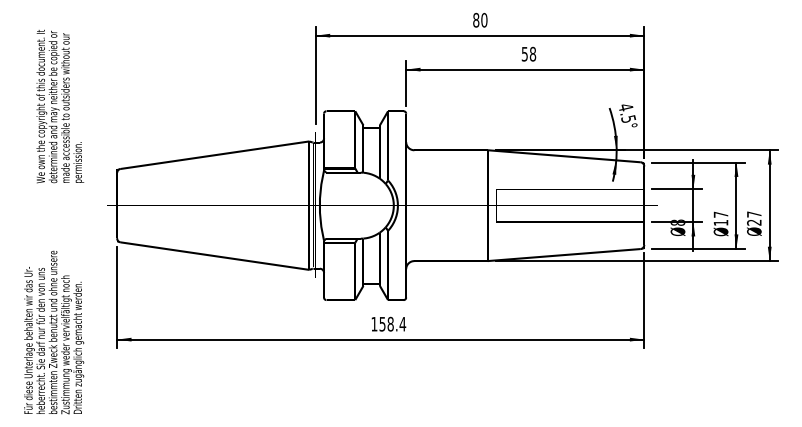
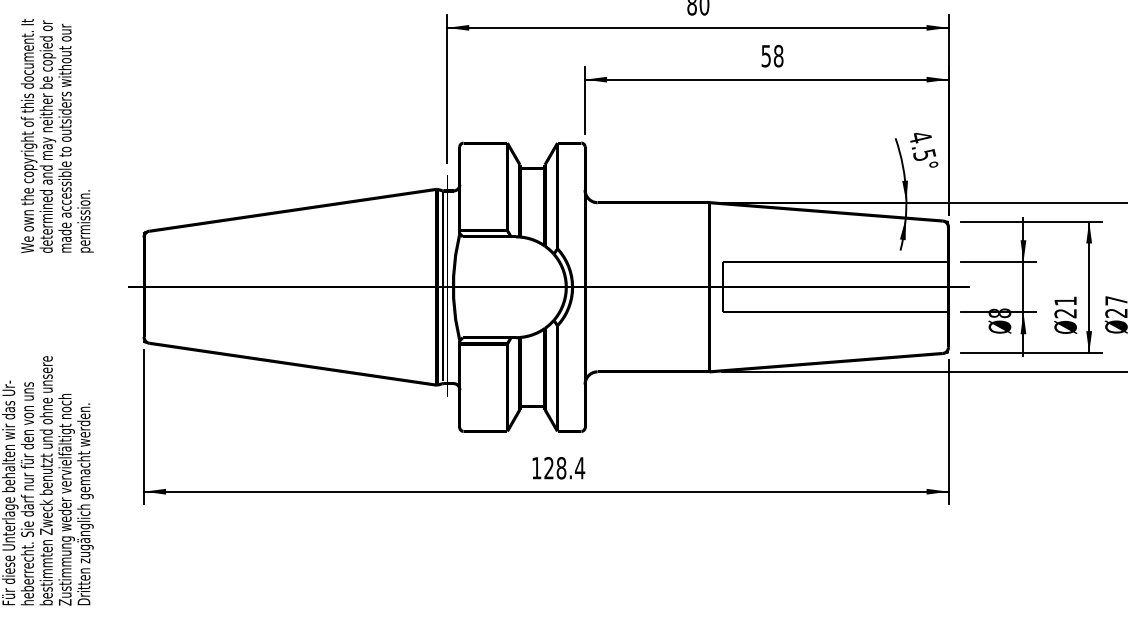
text: (720, 218) -> (1064, 306), 17 -> 21
text: (382, 323) -> (549, 467), 158.4 -> 128.4

